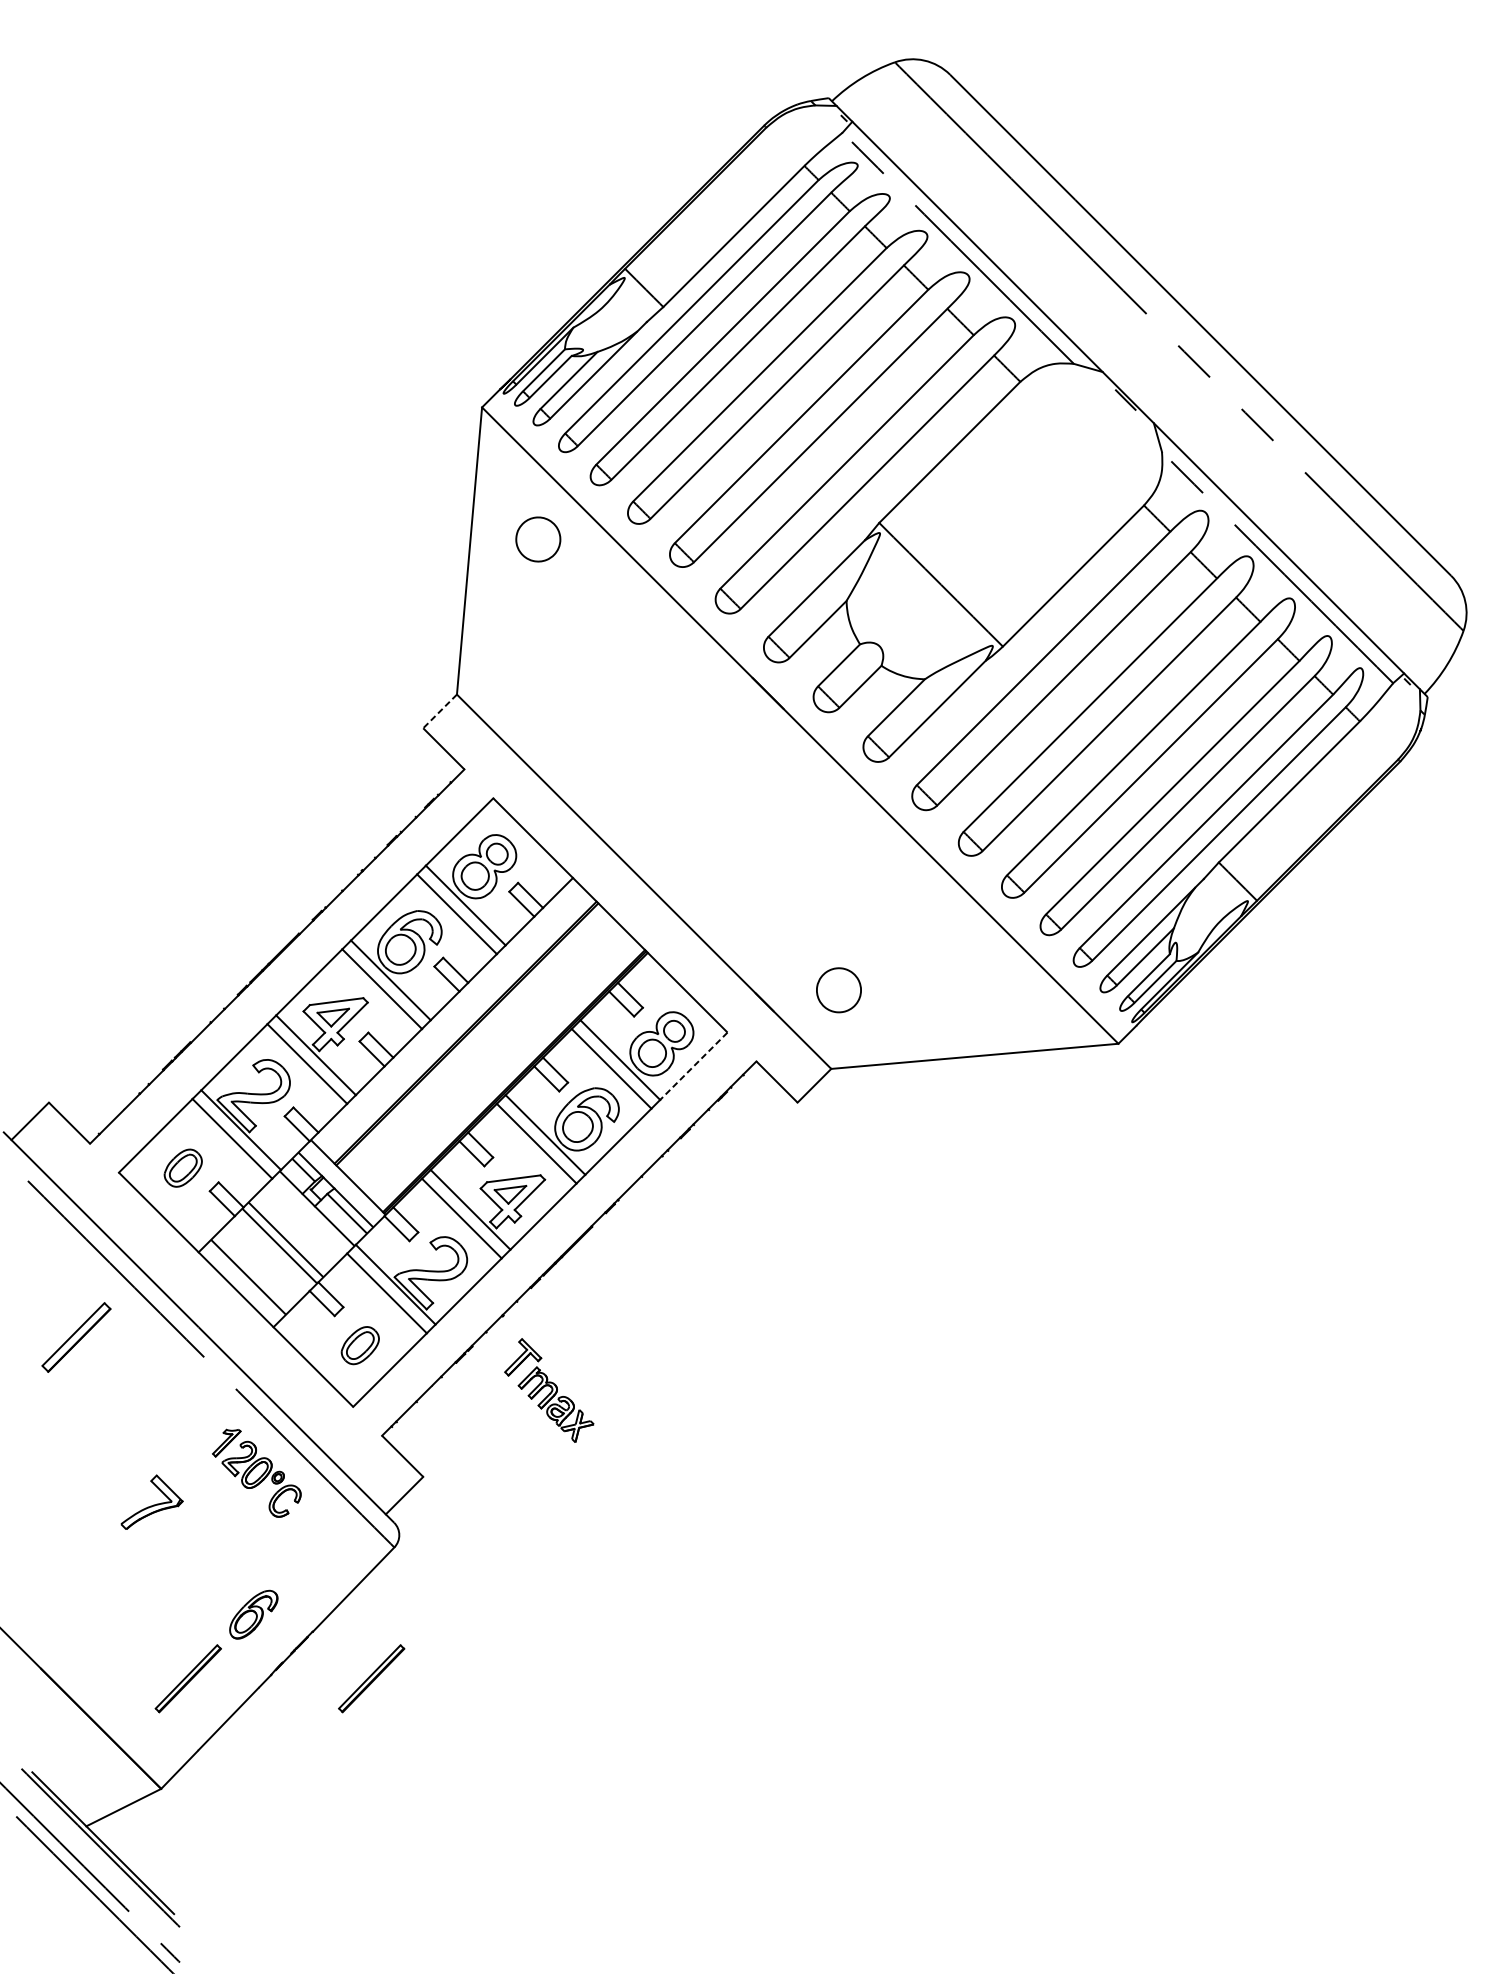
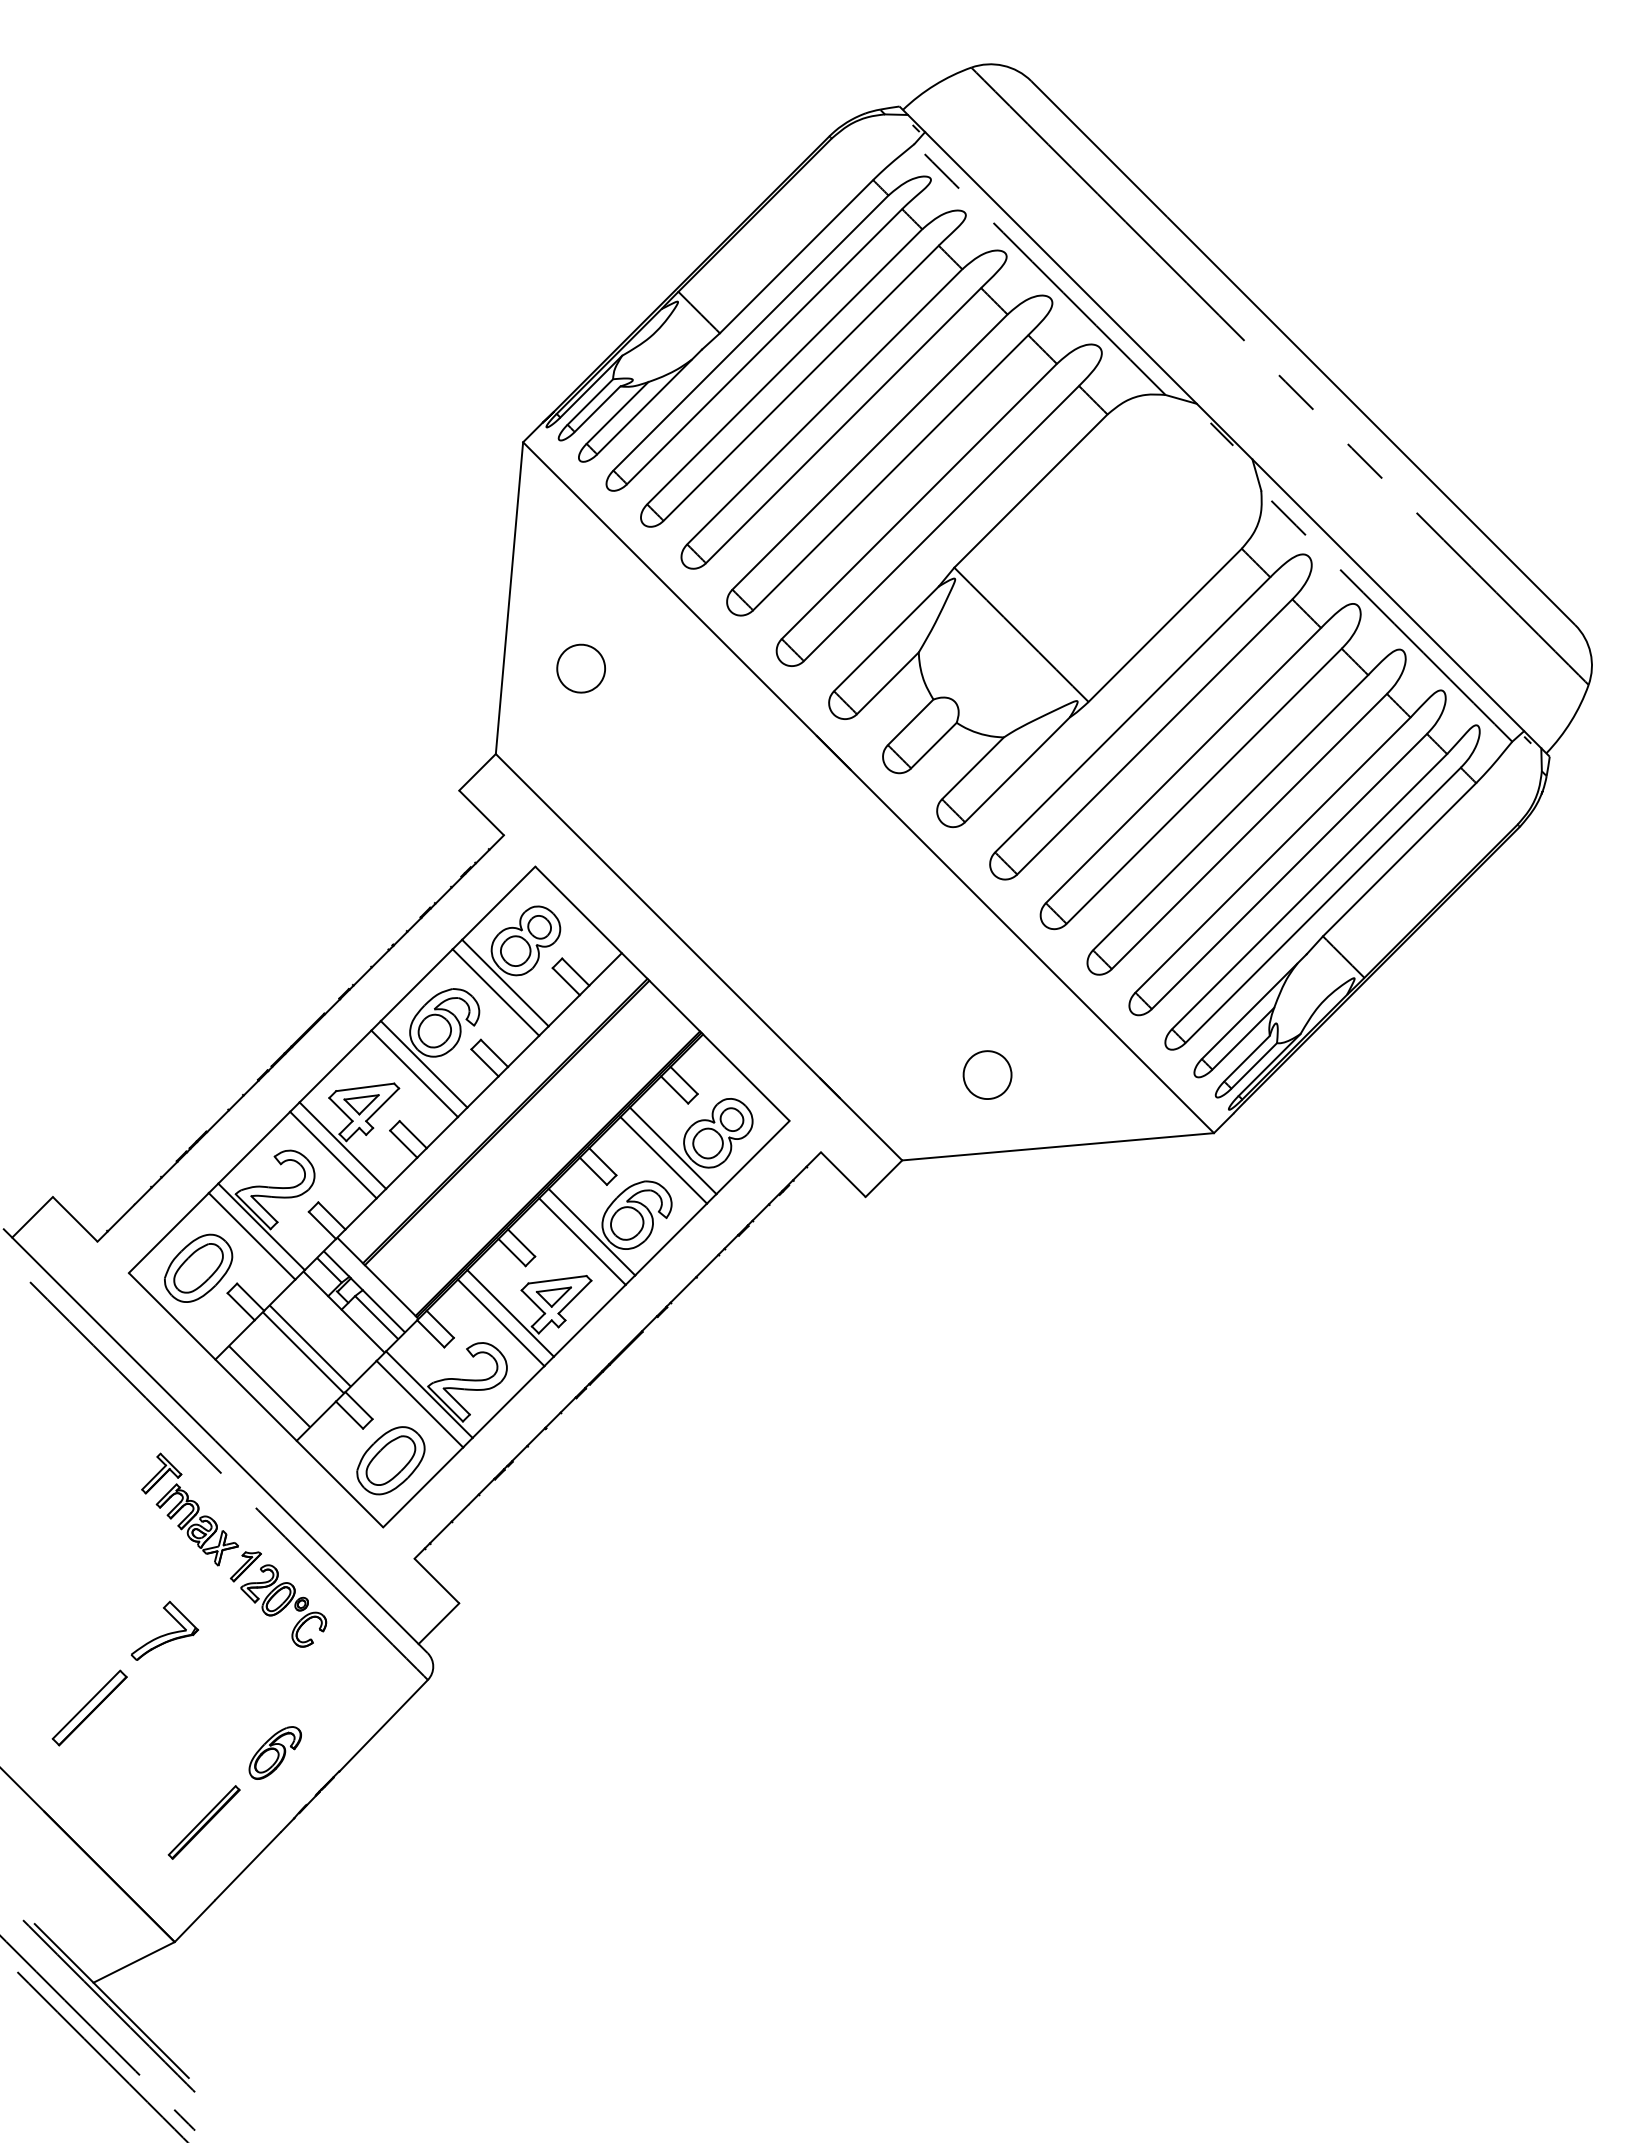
part: (537, 539) -> (580, 668), moved
line: (440, 711) -> (477, 772), dashed -> solid
part: (838, 989) -> (987, 1074), moved
line: (694, 1066) -> (753, 1157), dashed -> solid
part: (183, 1167) -> (198, 1267), size x1.67
part: (76, 1337) -> (89, 1707), moved
part: (359, 1345) -> (390, 1460), size x1.67
part: (548, 1390) -> (189, 1509), moved
part: (370, 1678) -> (402, 1822), removed

